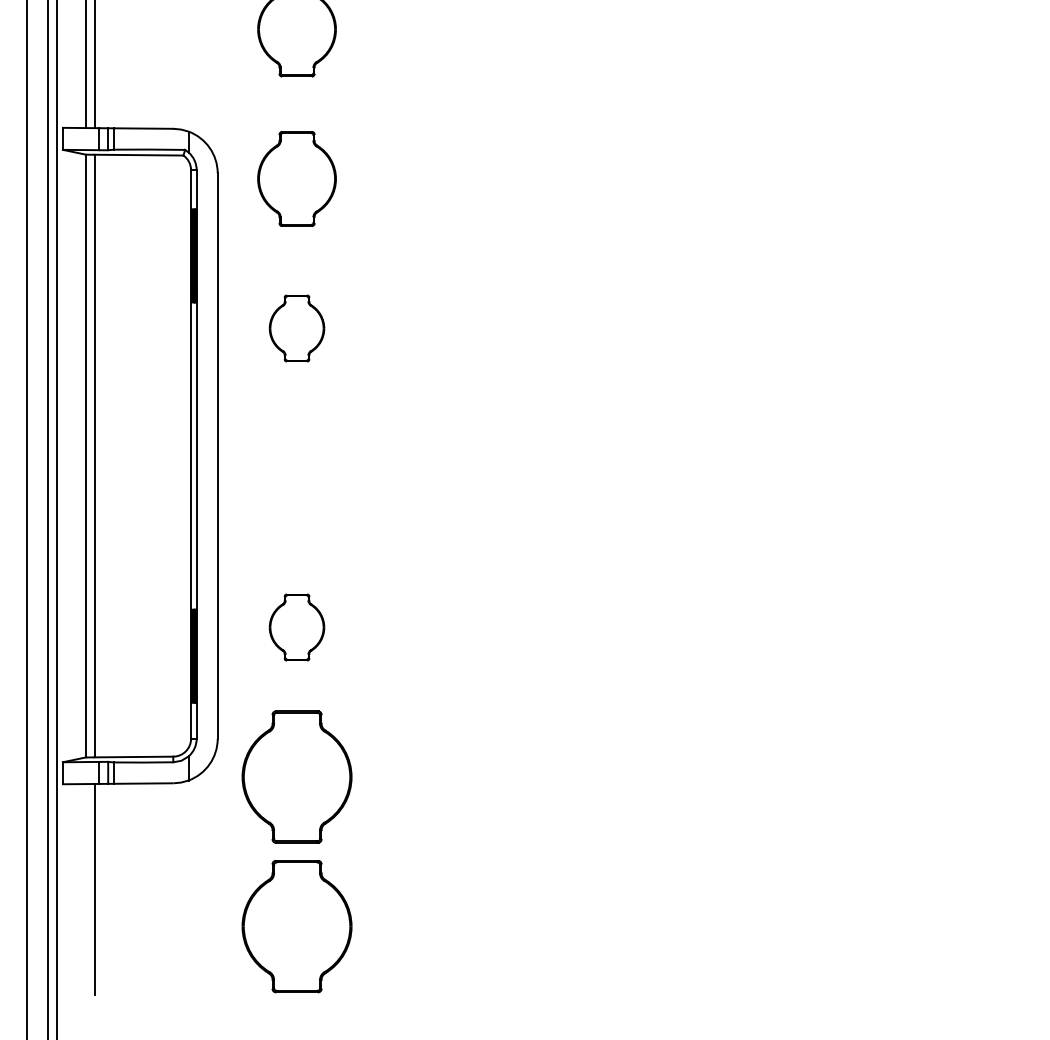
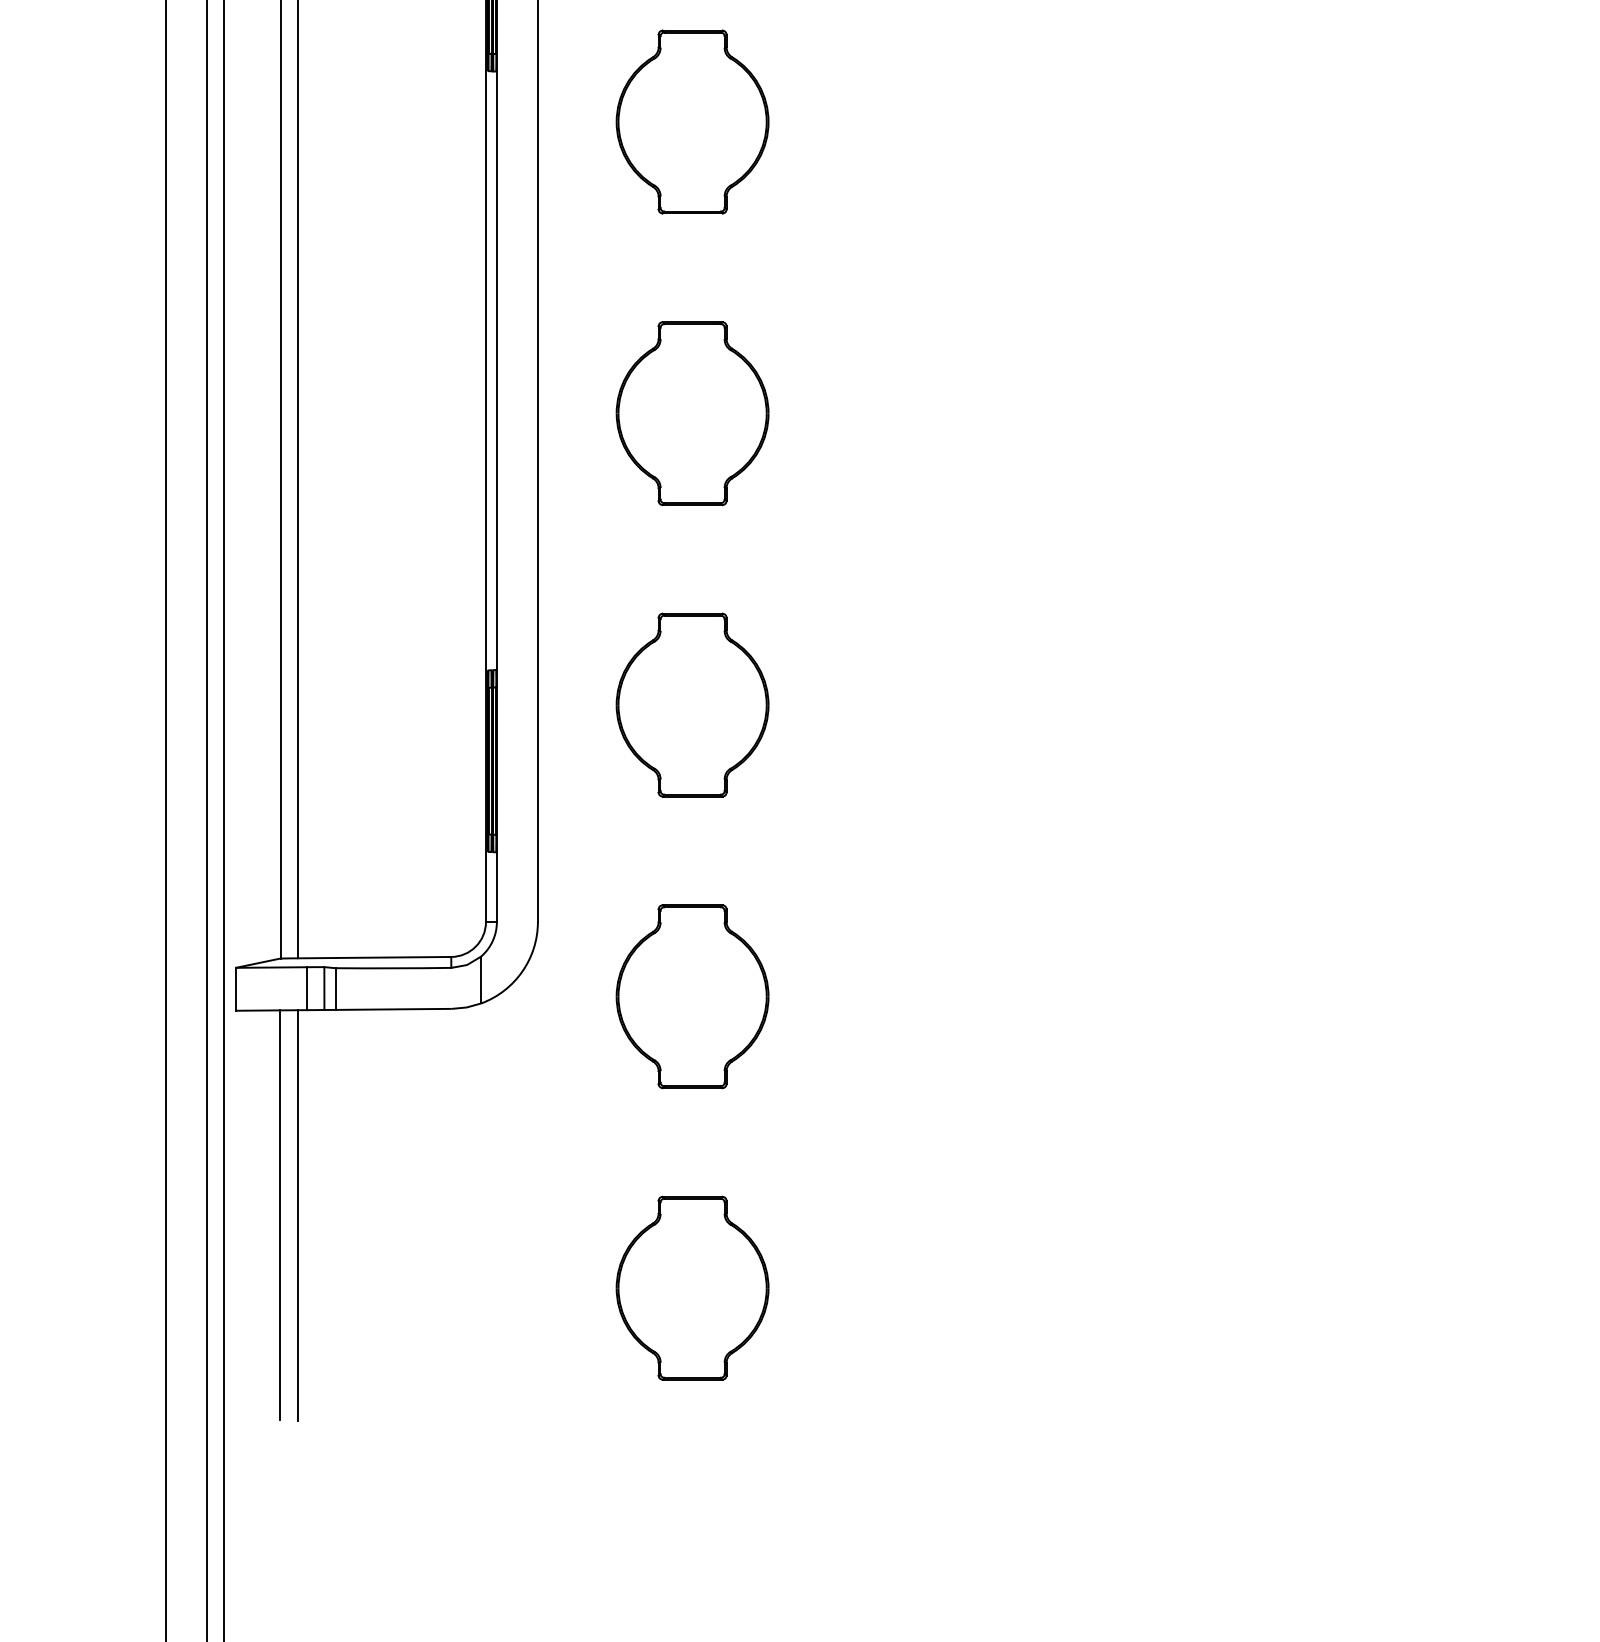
part: (296, 328) -> (691, 122), size x1.43
part: (296, 477) -> (691, 412), added
part: (296, 627) -> (691, 705), size x1.43
part: (296, 776) -> (691, 995), size x0.71
line: (85, 889) -> (280, 1215), added
part: (296, 926) -> (691, 1288), size x0.71

